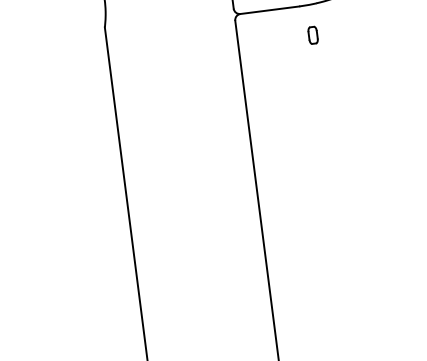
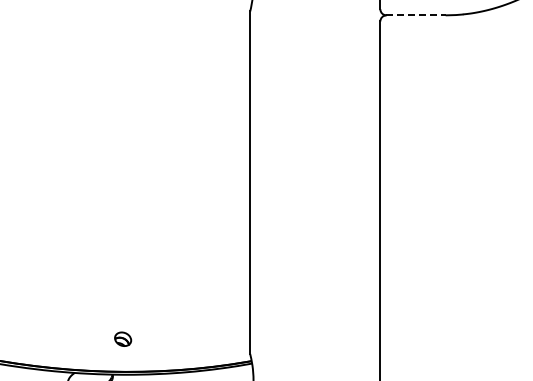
line: (270, 10) -> (416, 15), solid -> dashed
part: (312, 35) -> (455, 45), removed

